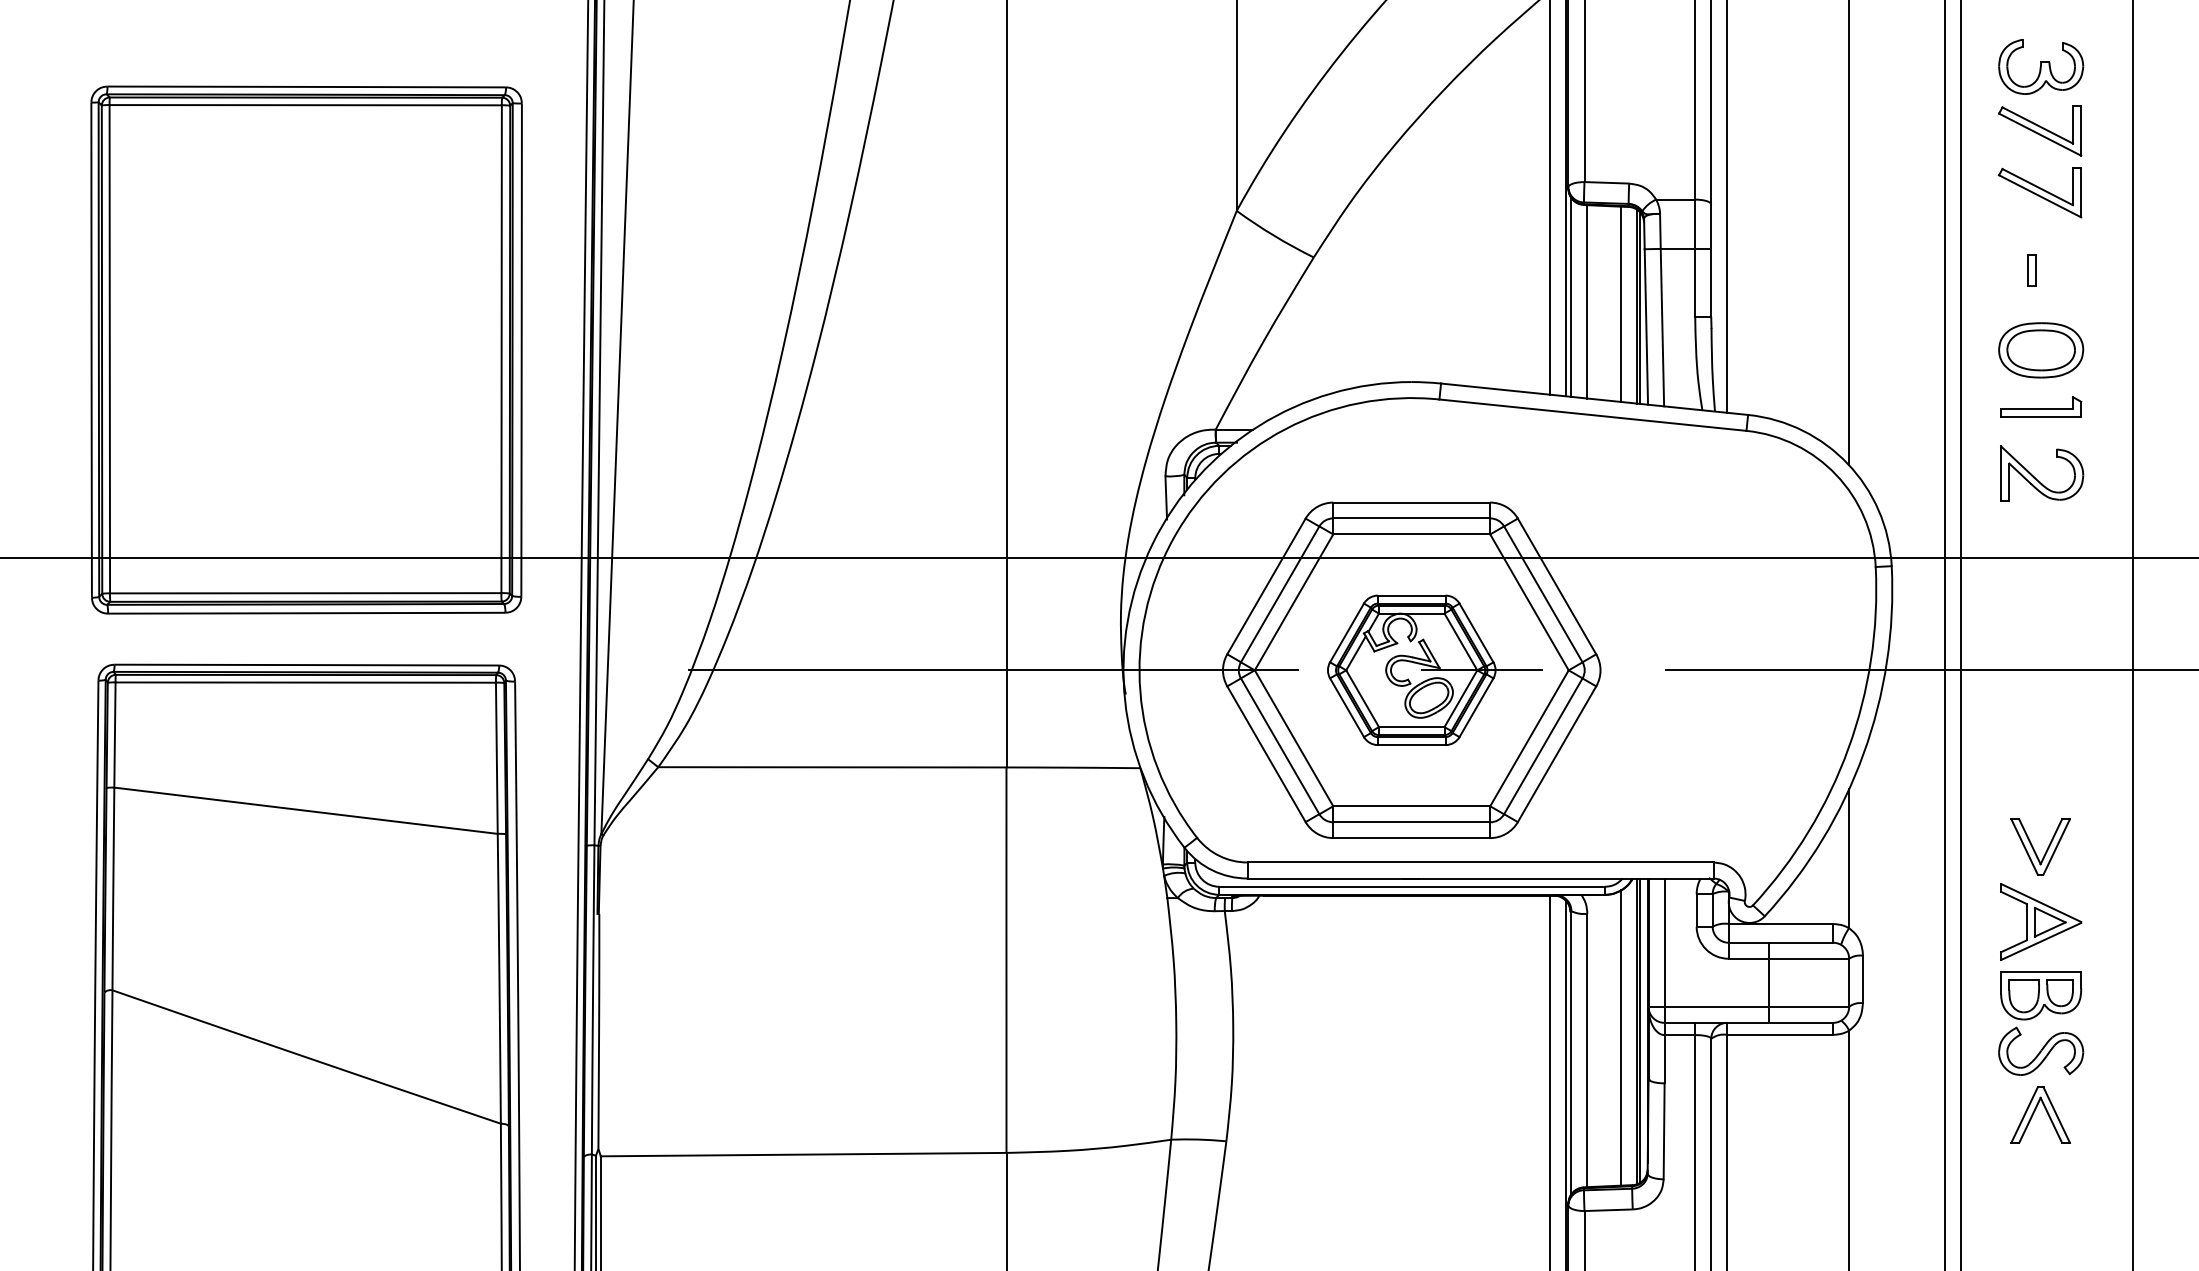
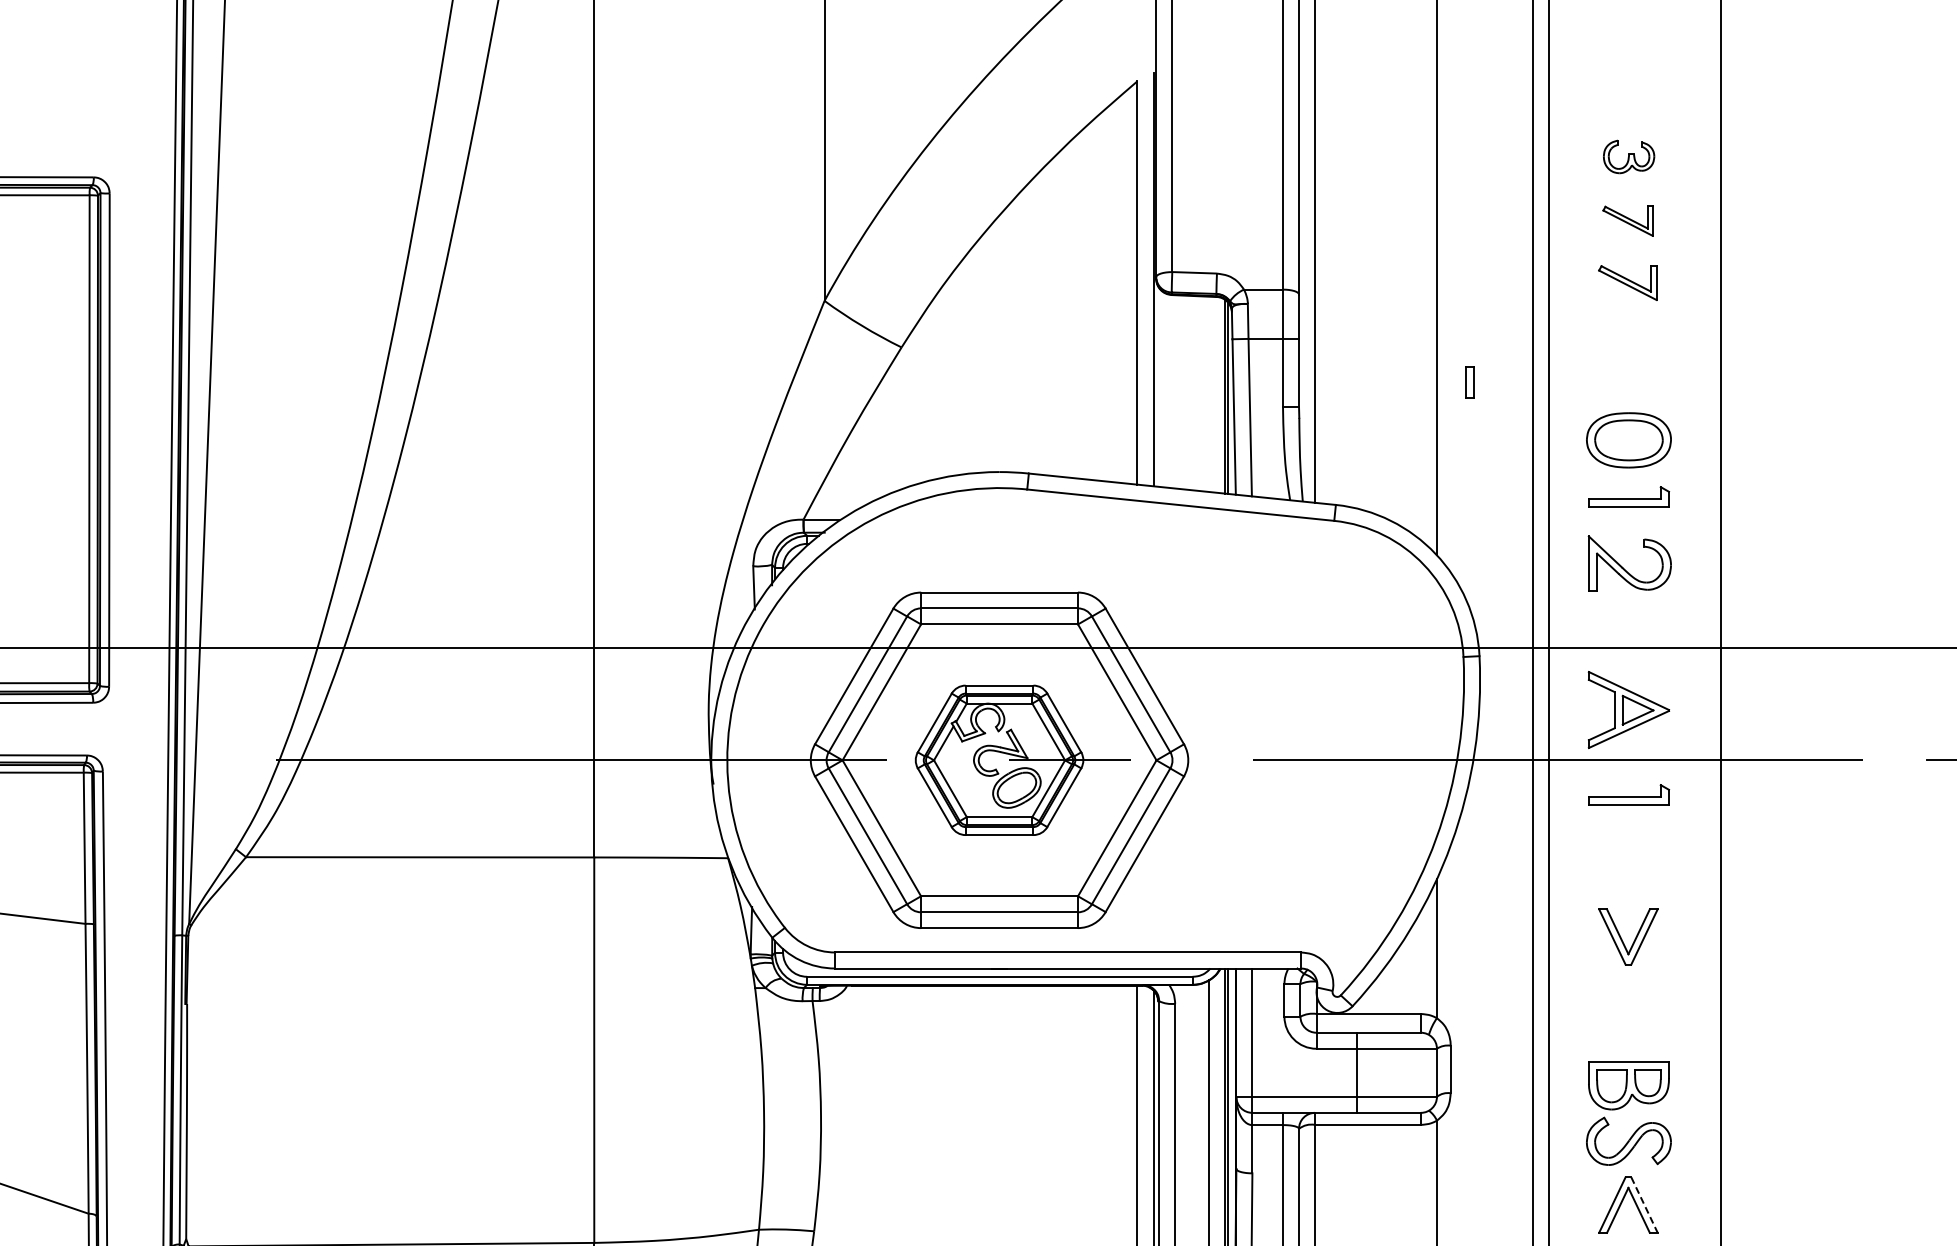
part: (2041, 66) -> (1629, 156), size x0.6
part: (2040, 130) -> (1628, 220), size x0.6
part: (2039, 192) -> (1627, 282), size x0.7
part: (2031, 270) -> (1469, 382), moved
line: (1571, 297) -> (1159, 387), removed
line: (1587, 301) -> (1175, 391), removed
line: (1621, 304) -> (1209, 394), removed
part: (2041, 704) -> (1629, 794), added
part: (2041, 921) -> (1629, 709), moved
line: (2056, 1115) -> (1644, 1205), solid -> dashed

